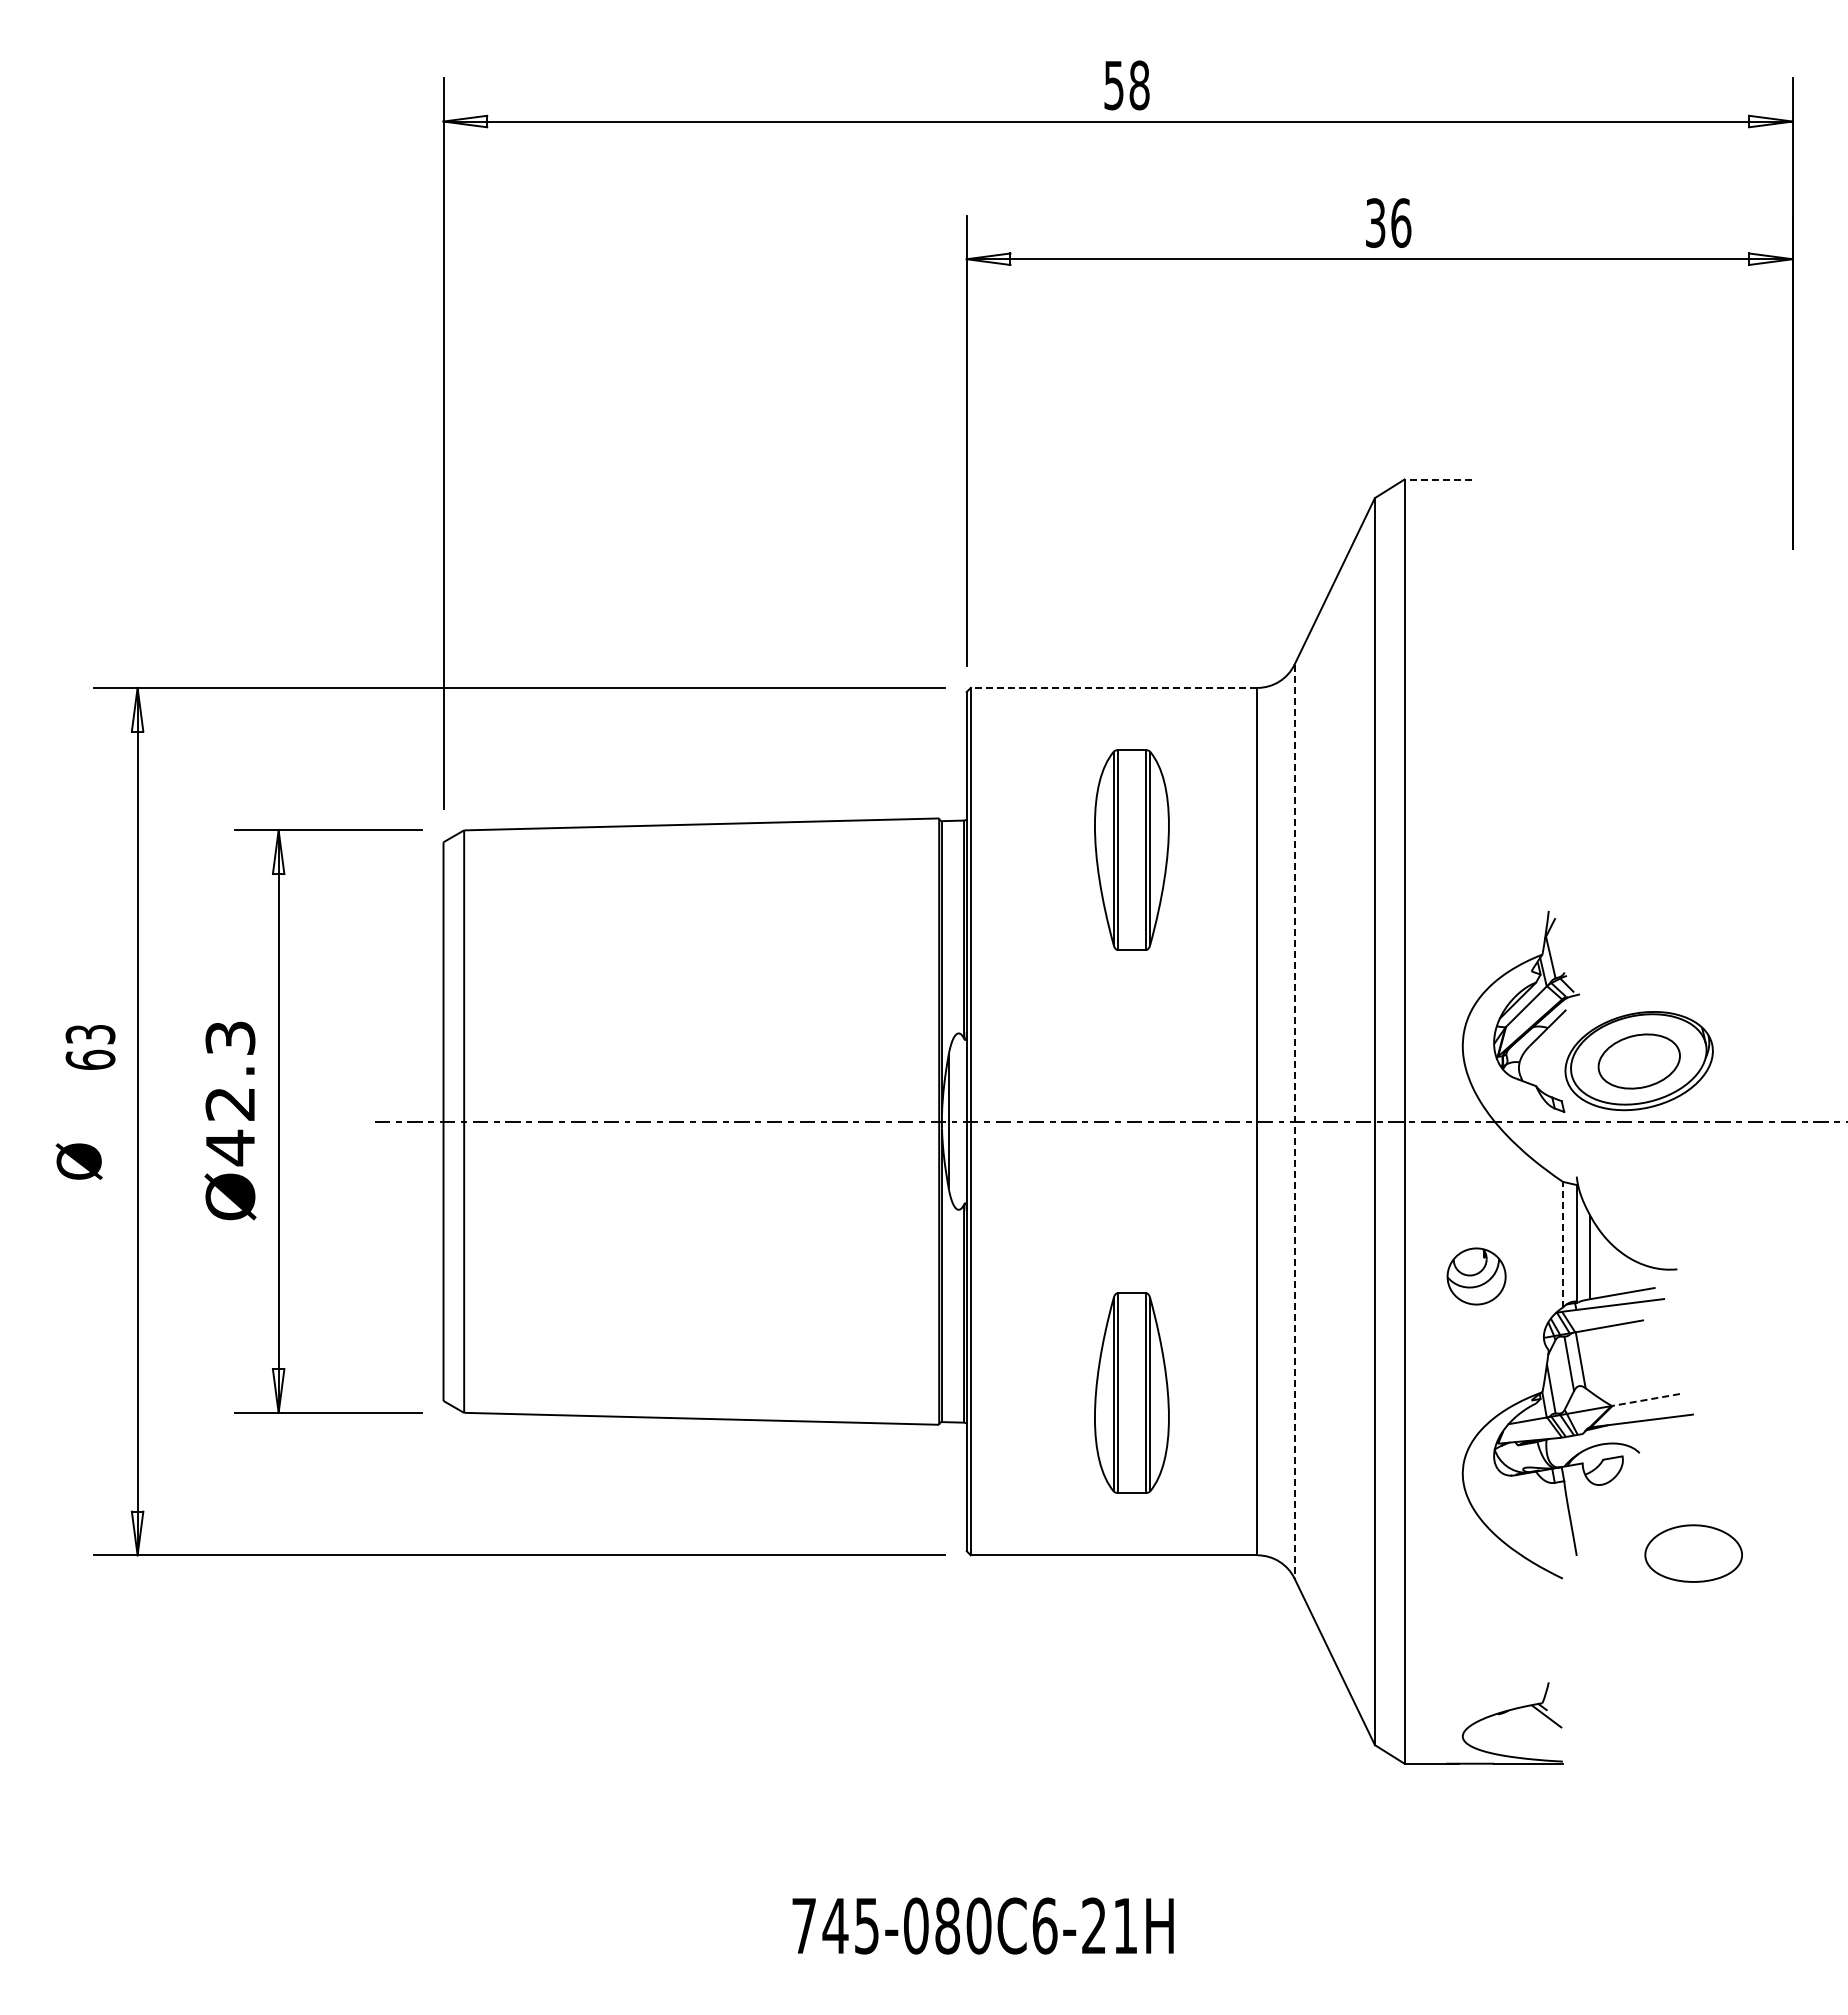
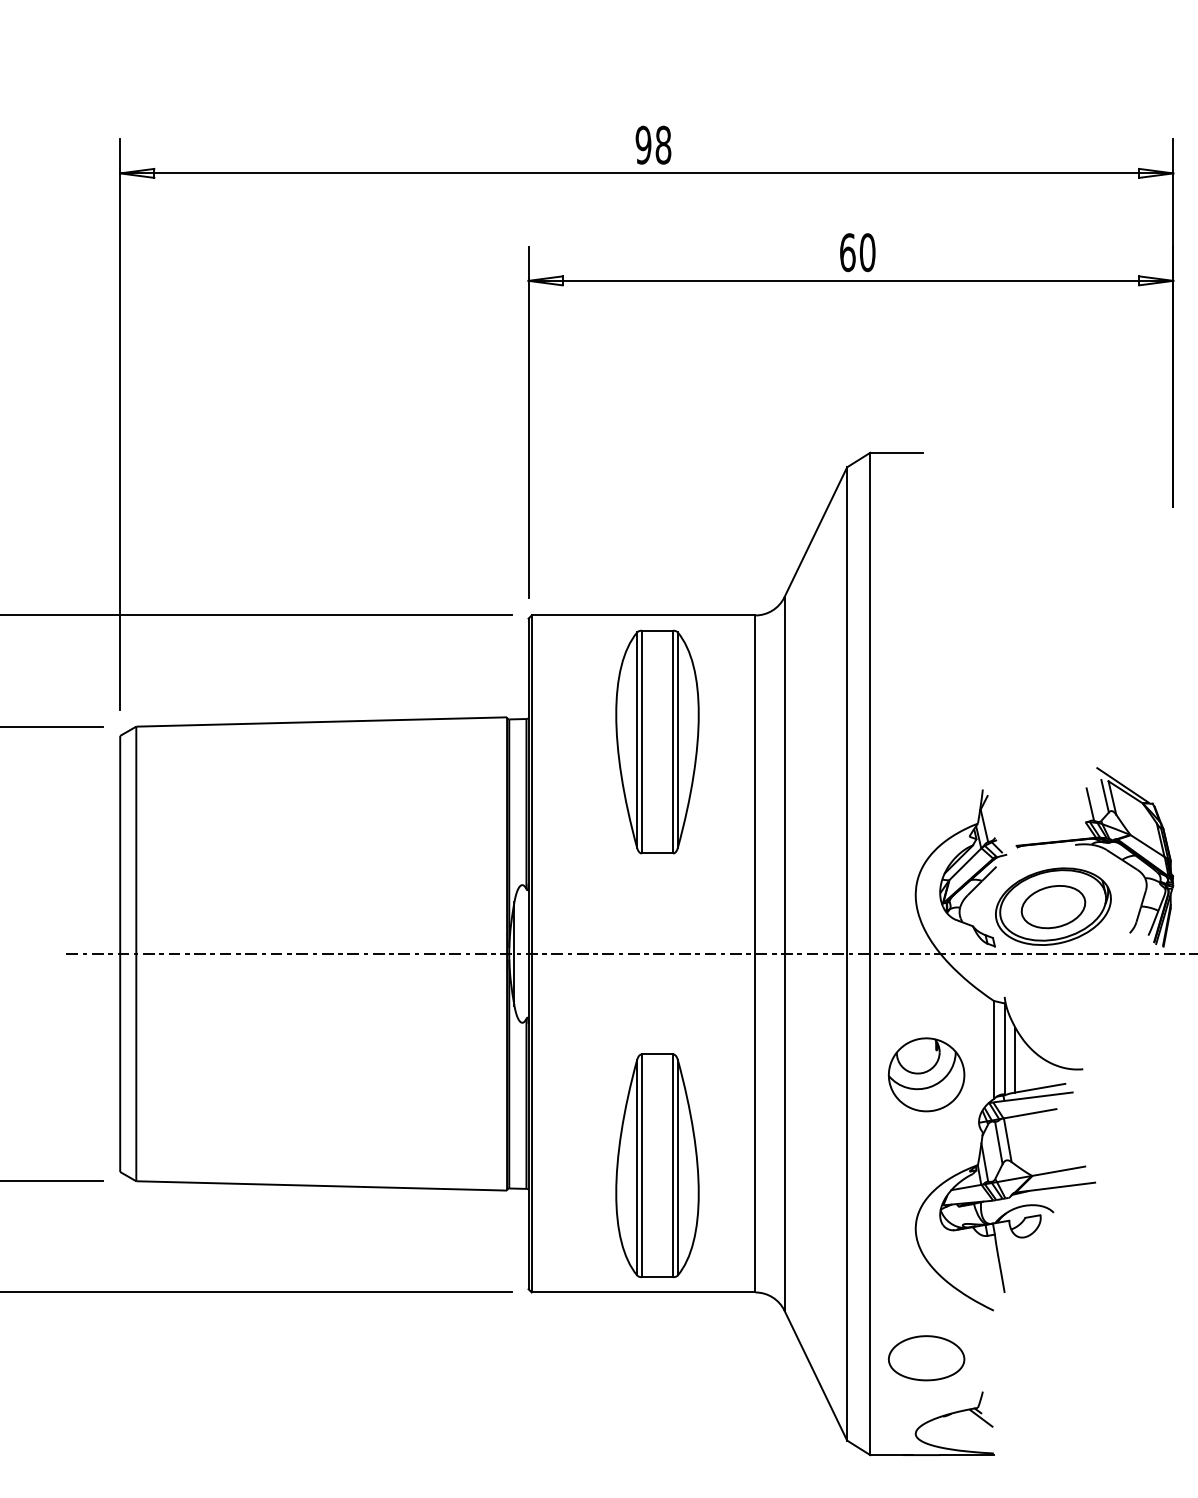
text: (1114, 85) -> (643, 145), 58 -> 98
text: (1388, 223) -> (857, 252), 36 -> 60
line: (1438, 479) -> (896, 452), dashed -> solid
line: (1113, 687) -> (643, 615), dashed -> solid
part: (1131, 849) -> (657, 741), size x1.43
part: (1695, 984) -> (1097, 846), added
line: (1294, 1122) -> (784, 954), dashed -> solid
line: (1562, 1244) -> (993, 1049), dashed -> solid
part: (1476, 1276) -> (926, 1074), size x1.67
part: (1131, 1392) -> (657, 1165), size x1.43
line: (1645, 1400) -> (1058, 1171), dashed -> solid
part: (1693, 1553) -> (926, 1358), moved

